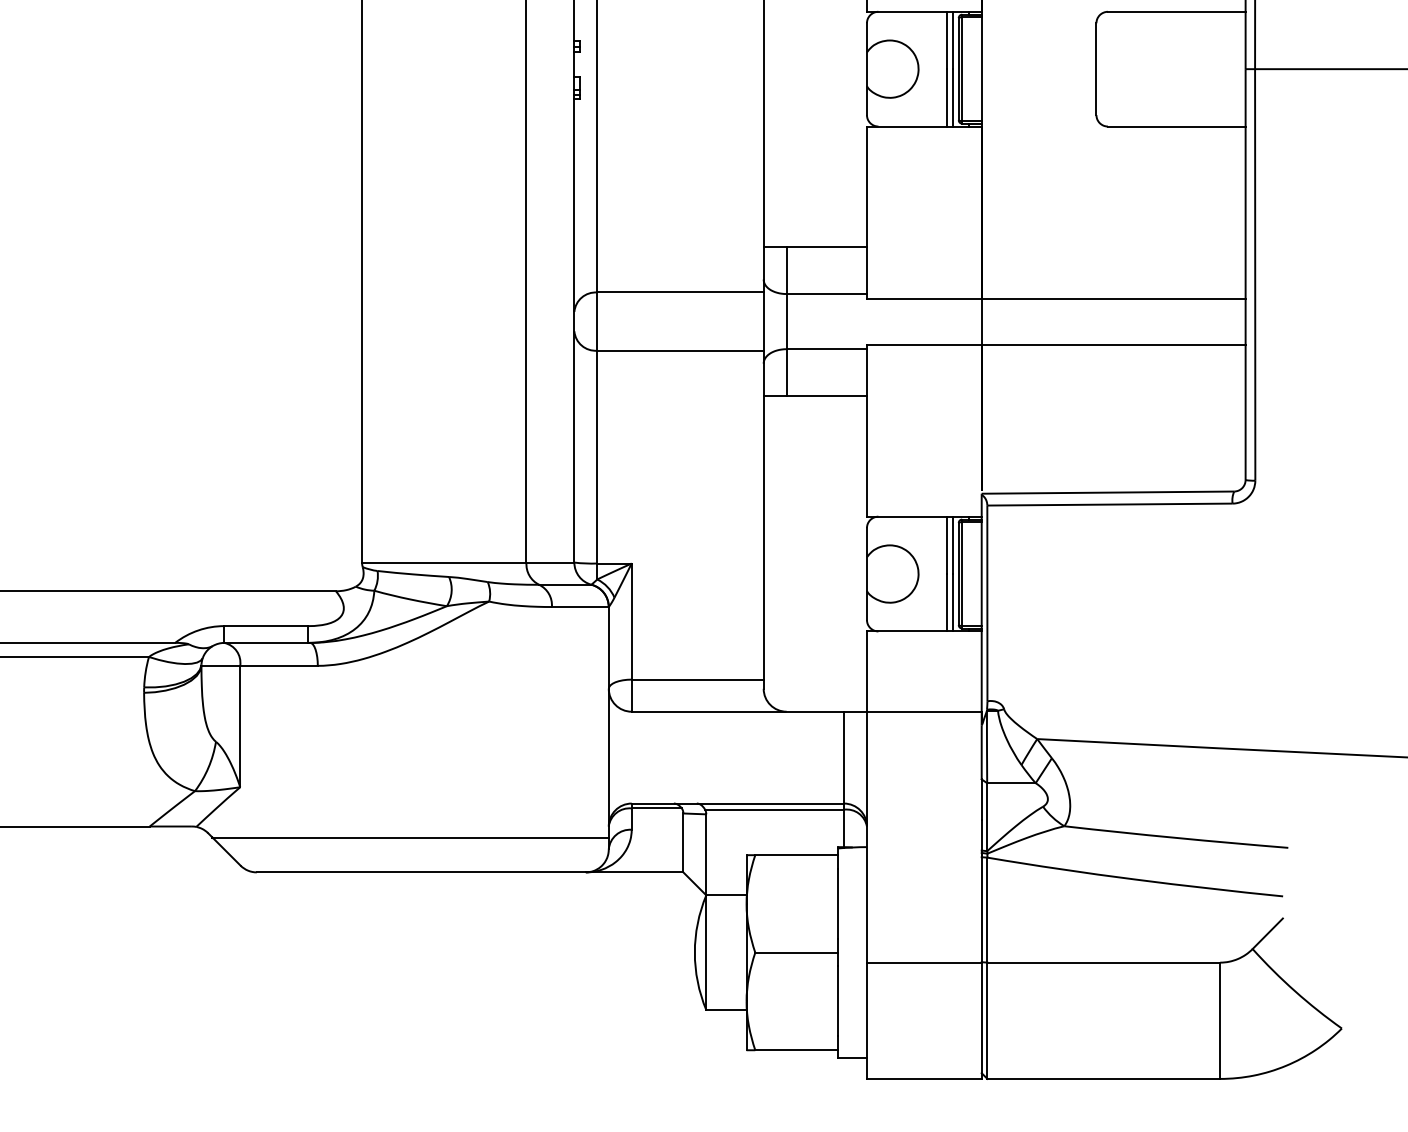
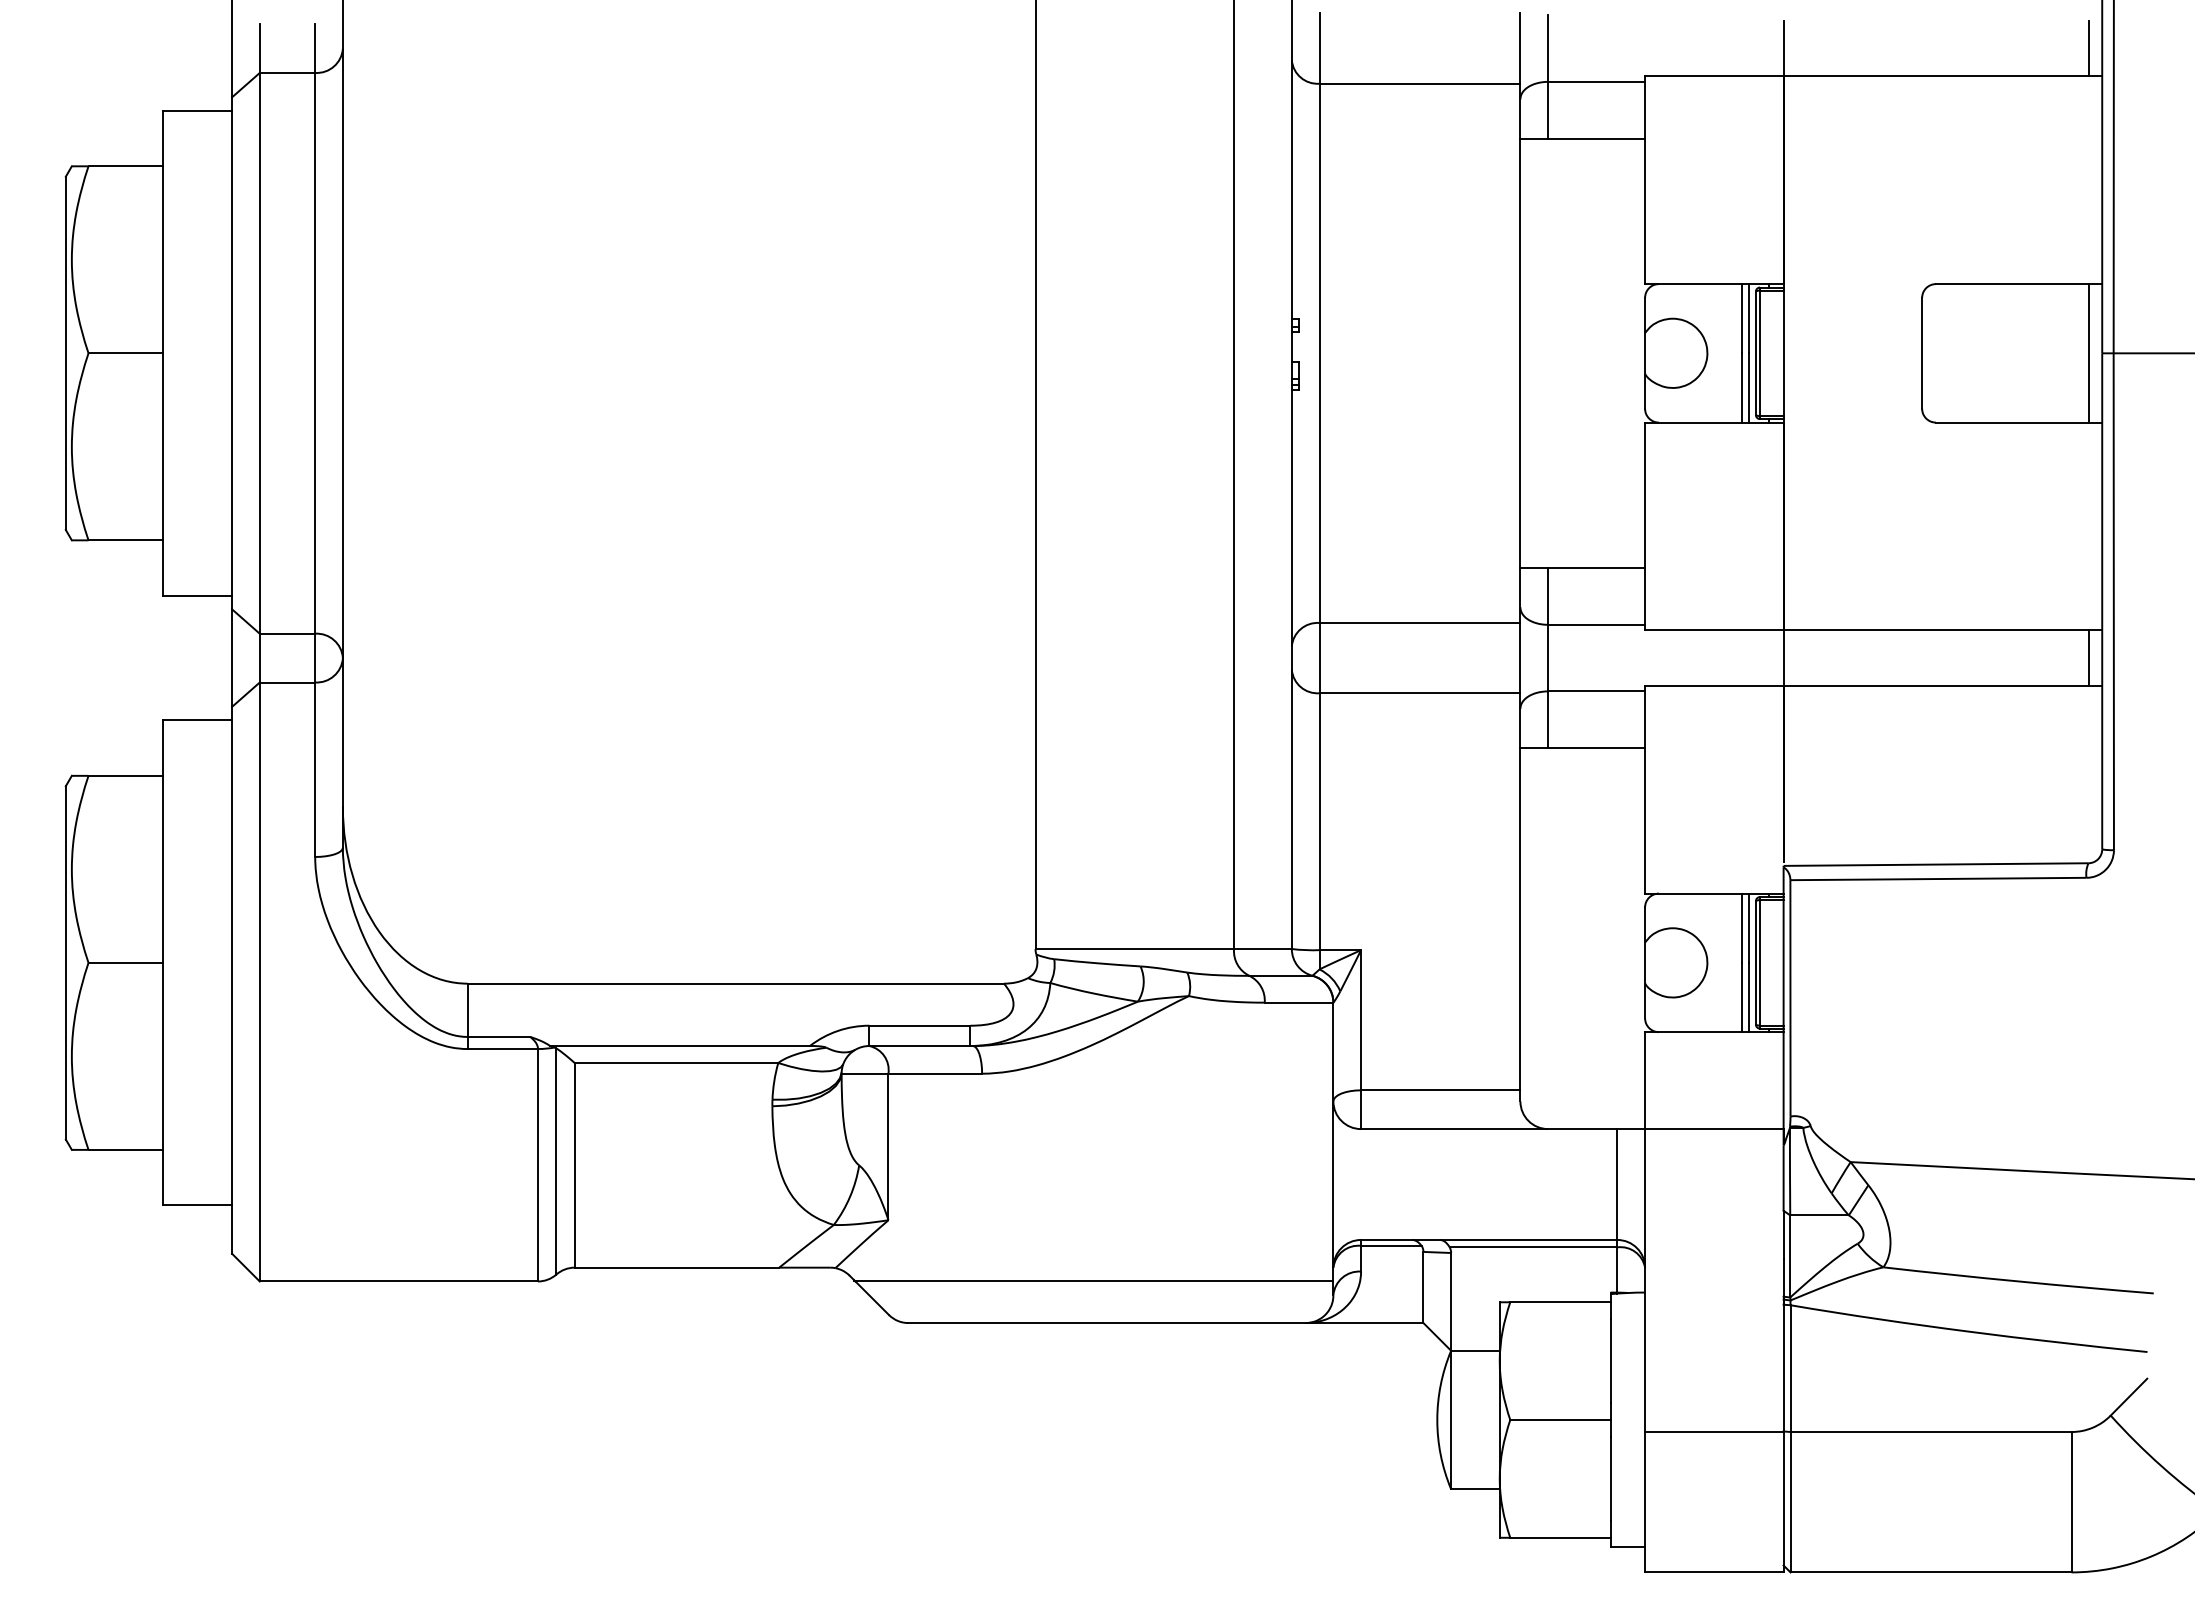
line: (1234, 69) -> (2088, 353), added
line: (1234, 321) -> (2088, 657), added

